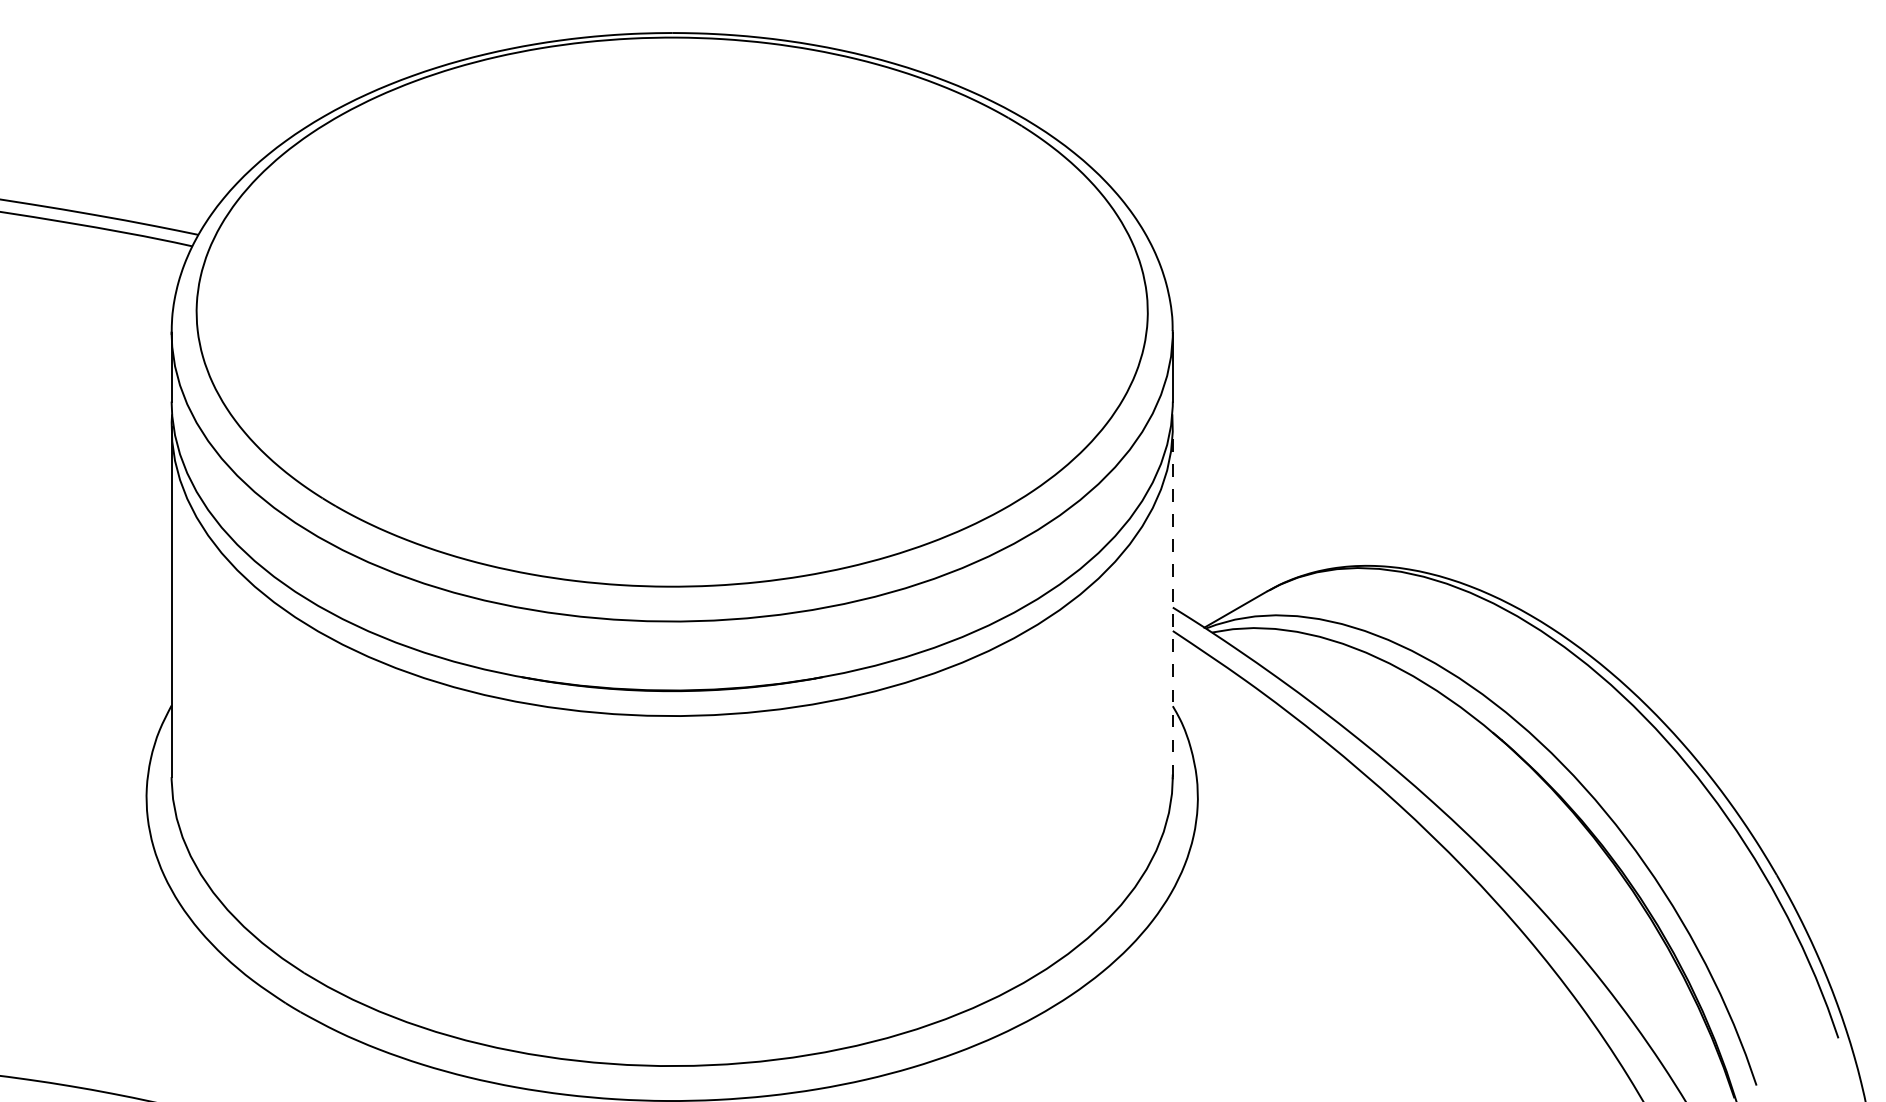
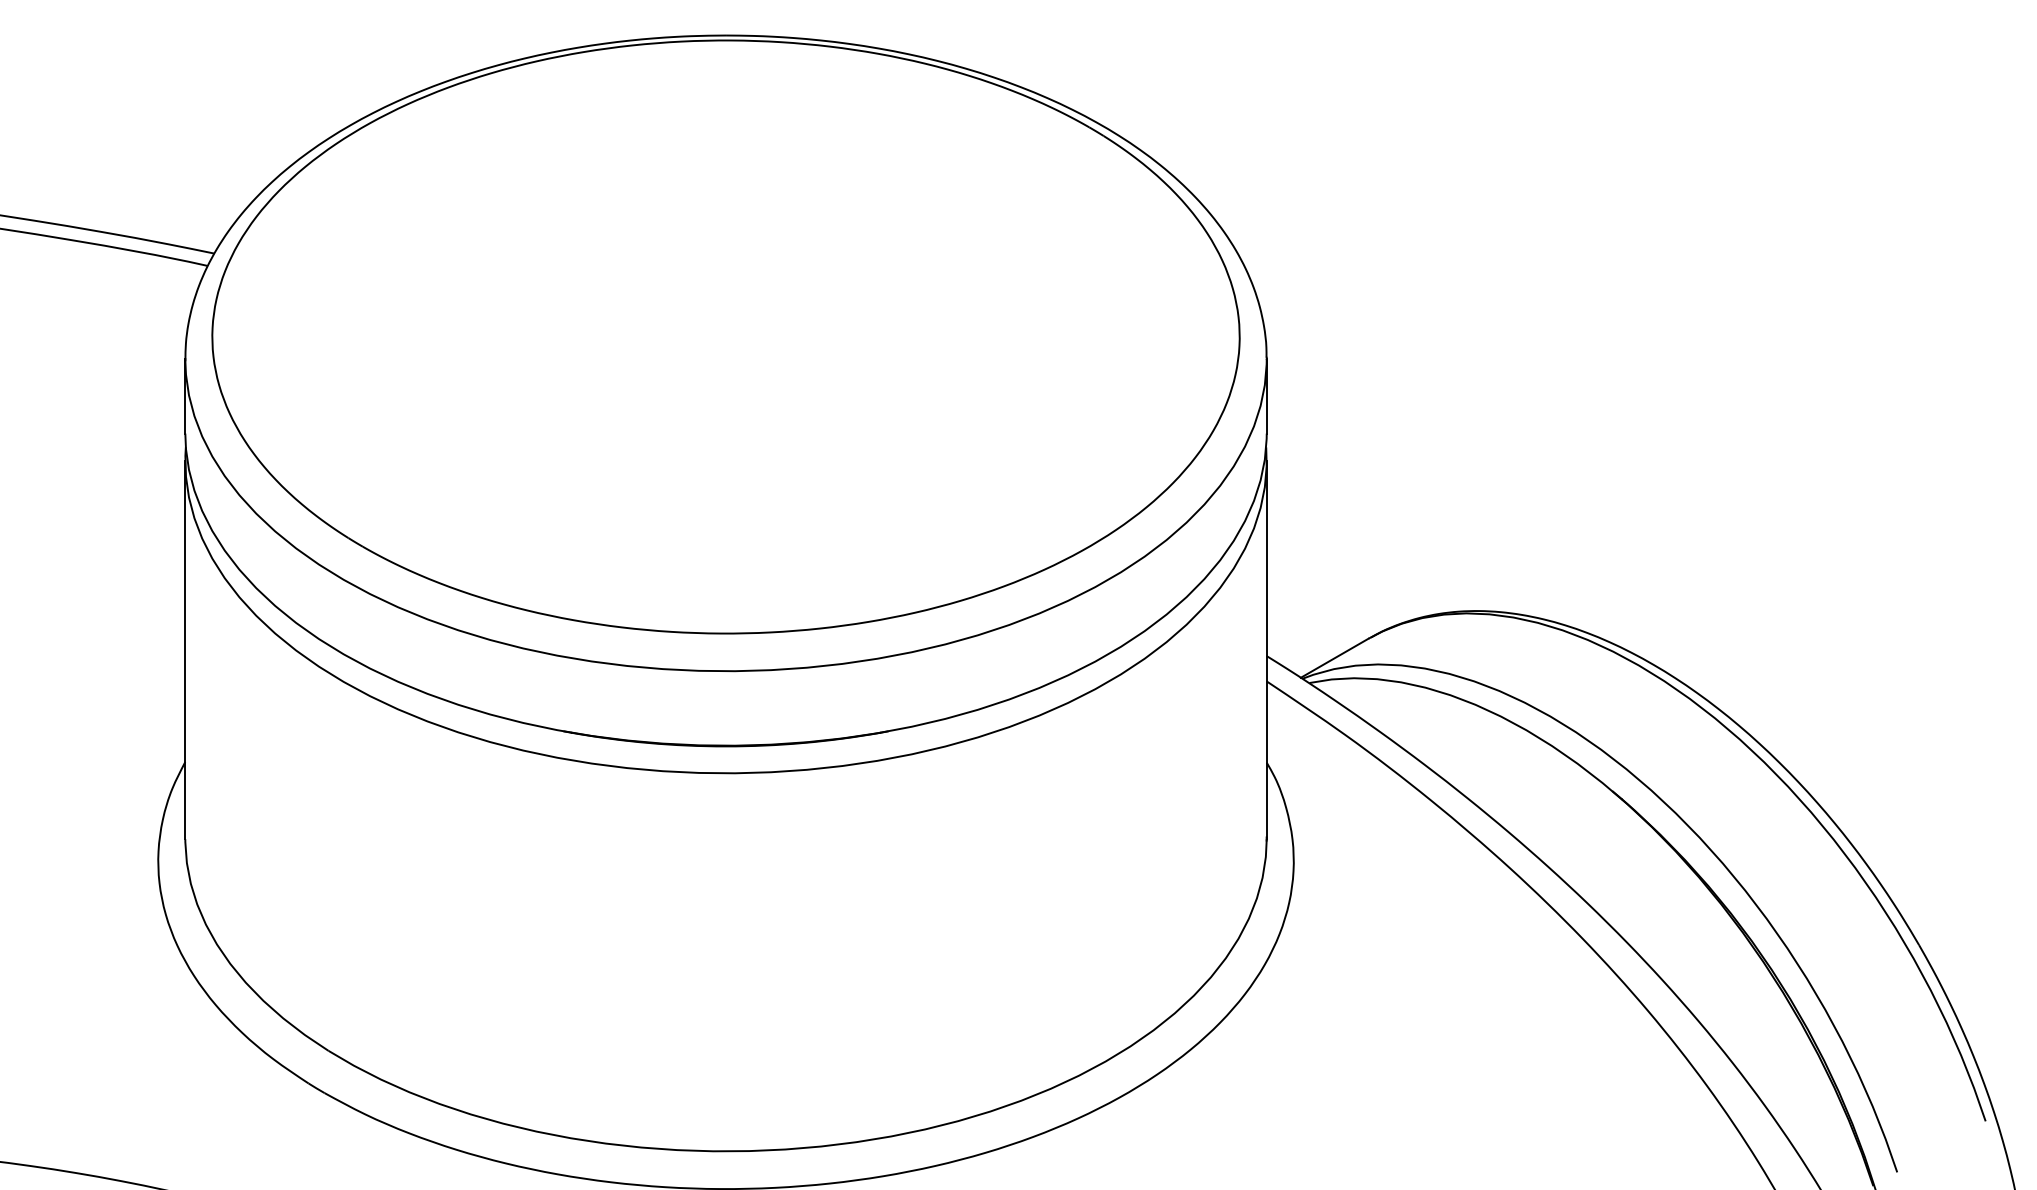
line: (1172, 601) -> (1266, 649), dashed -> solid

